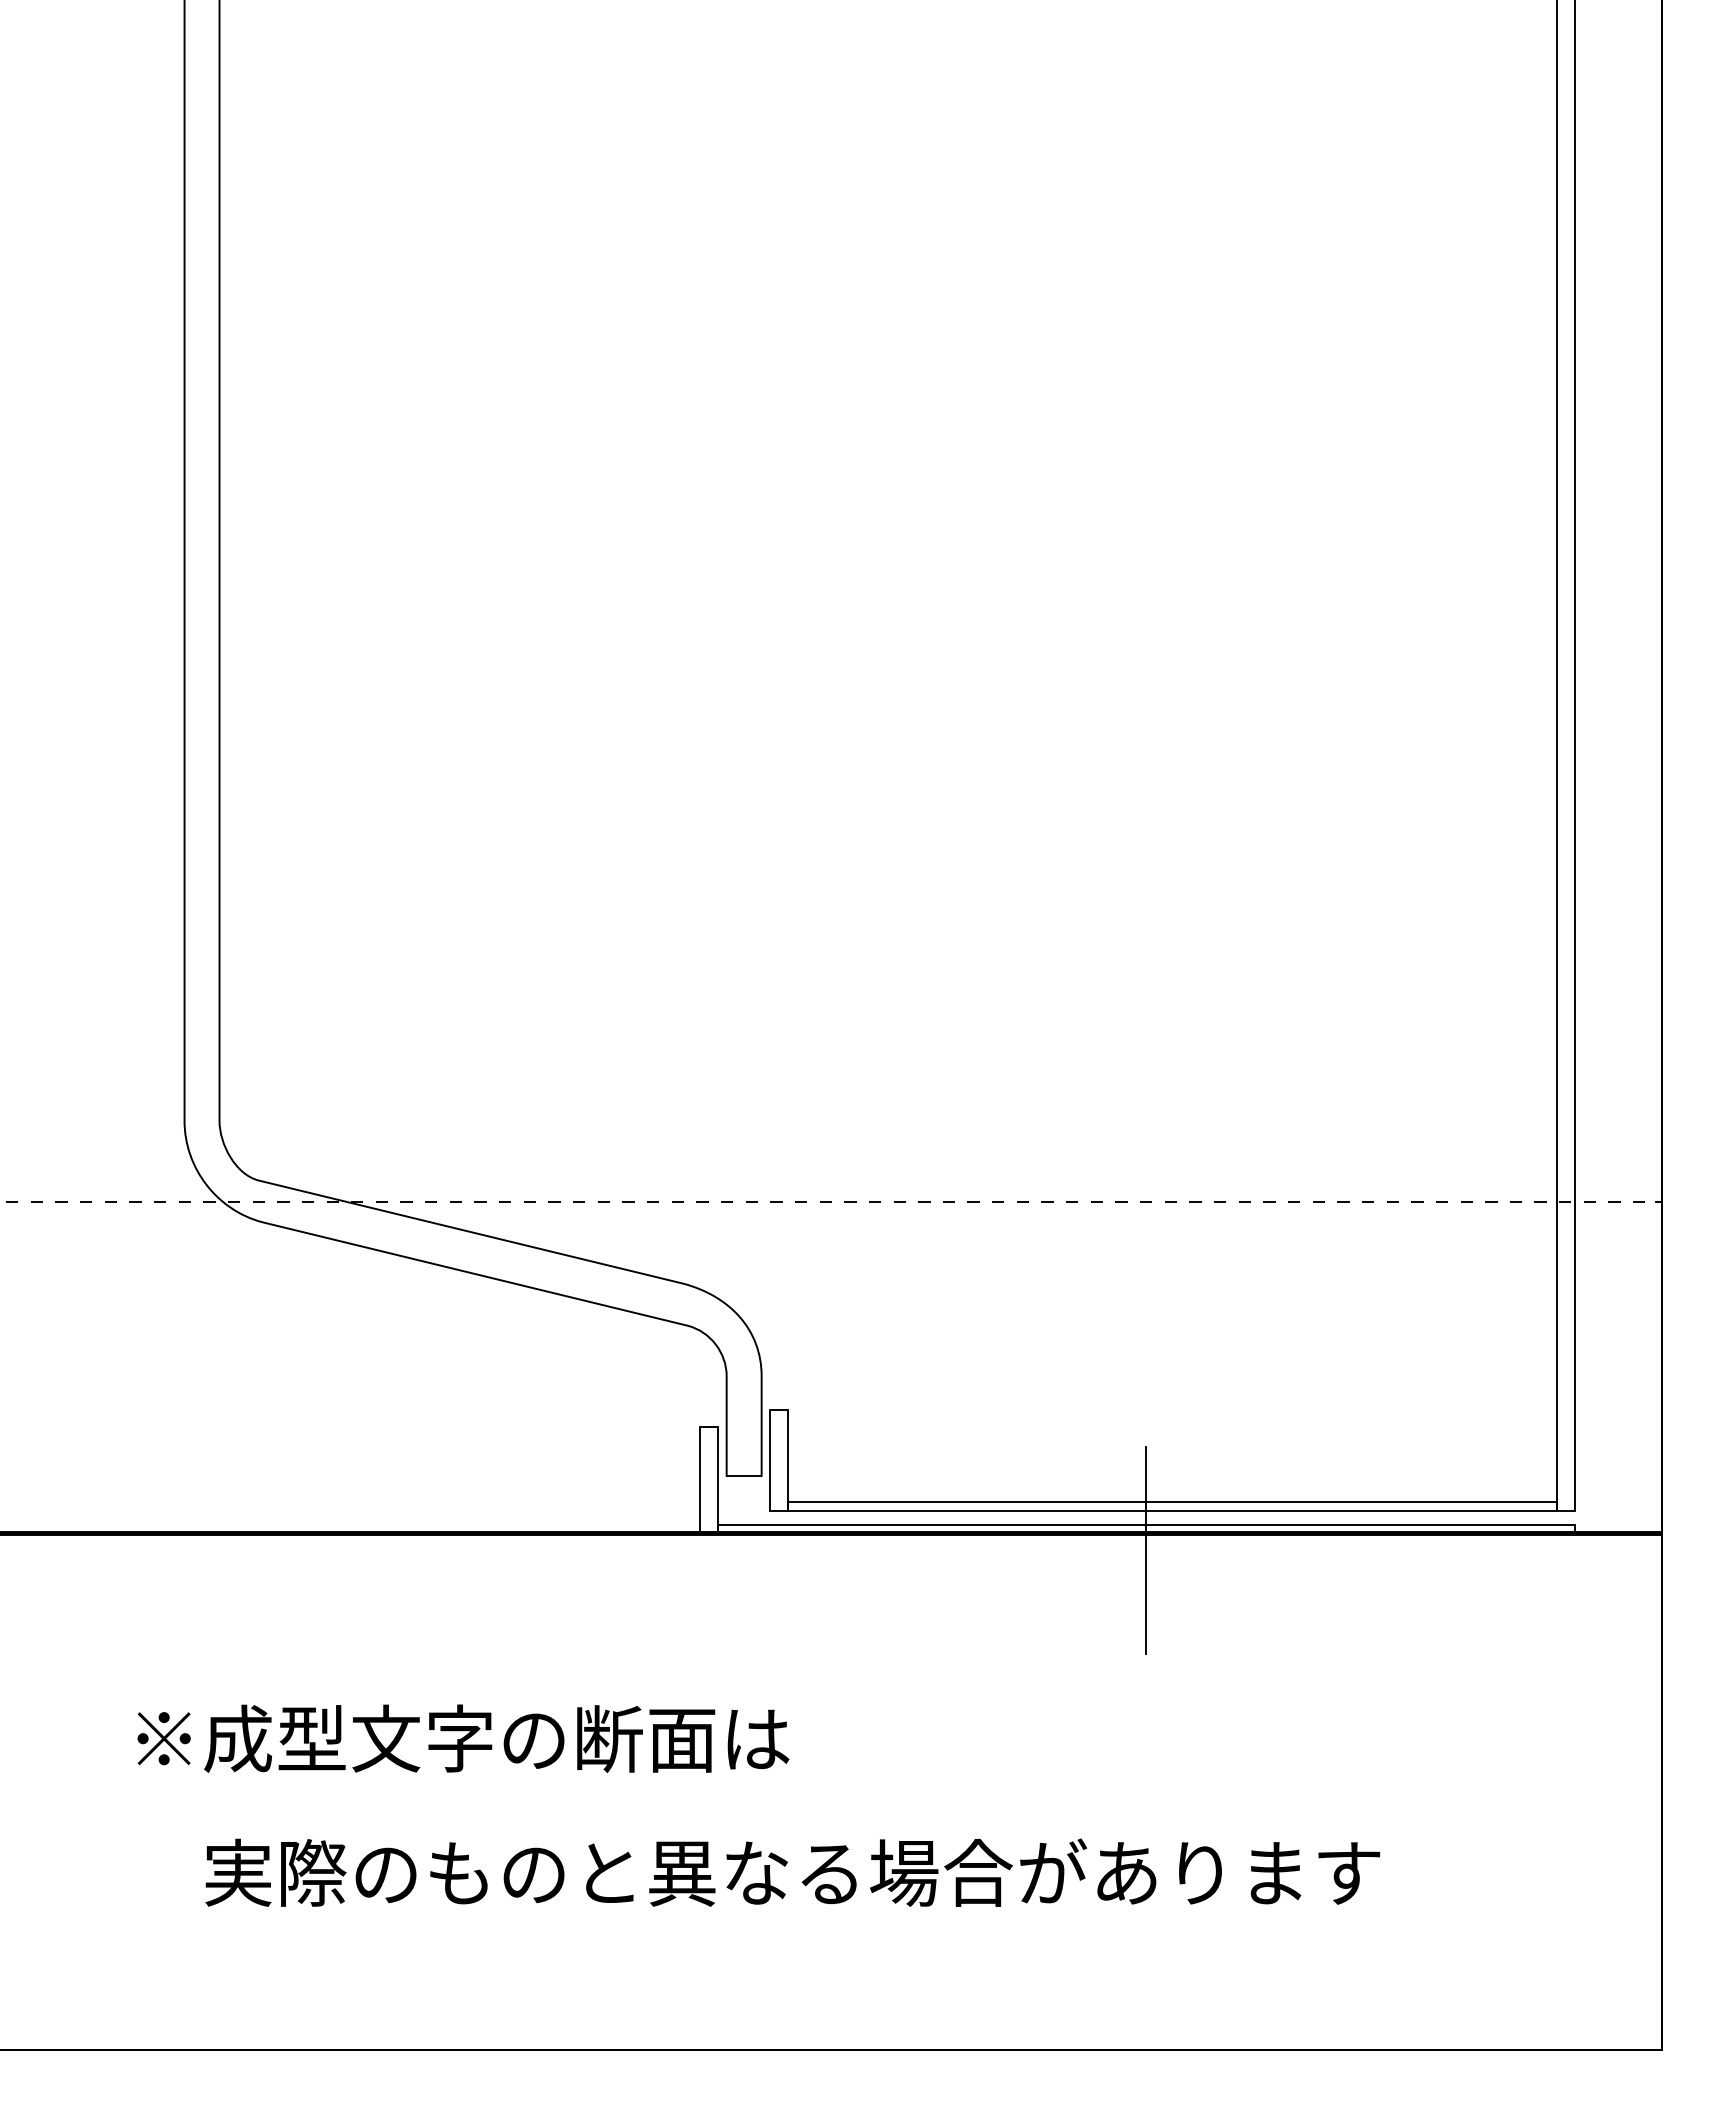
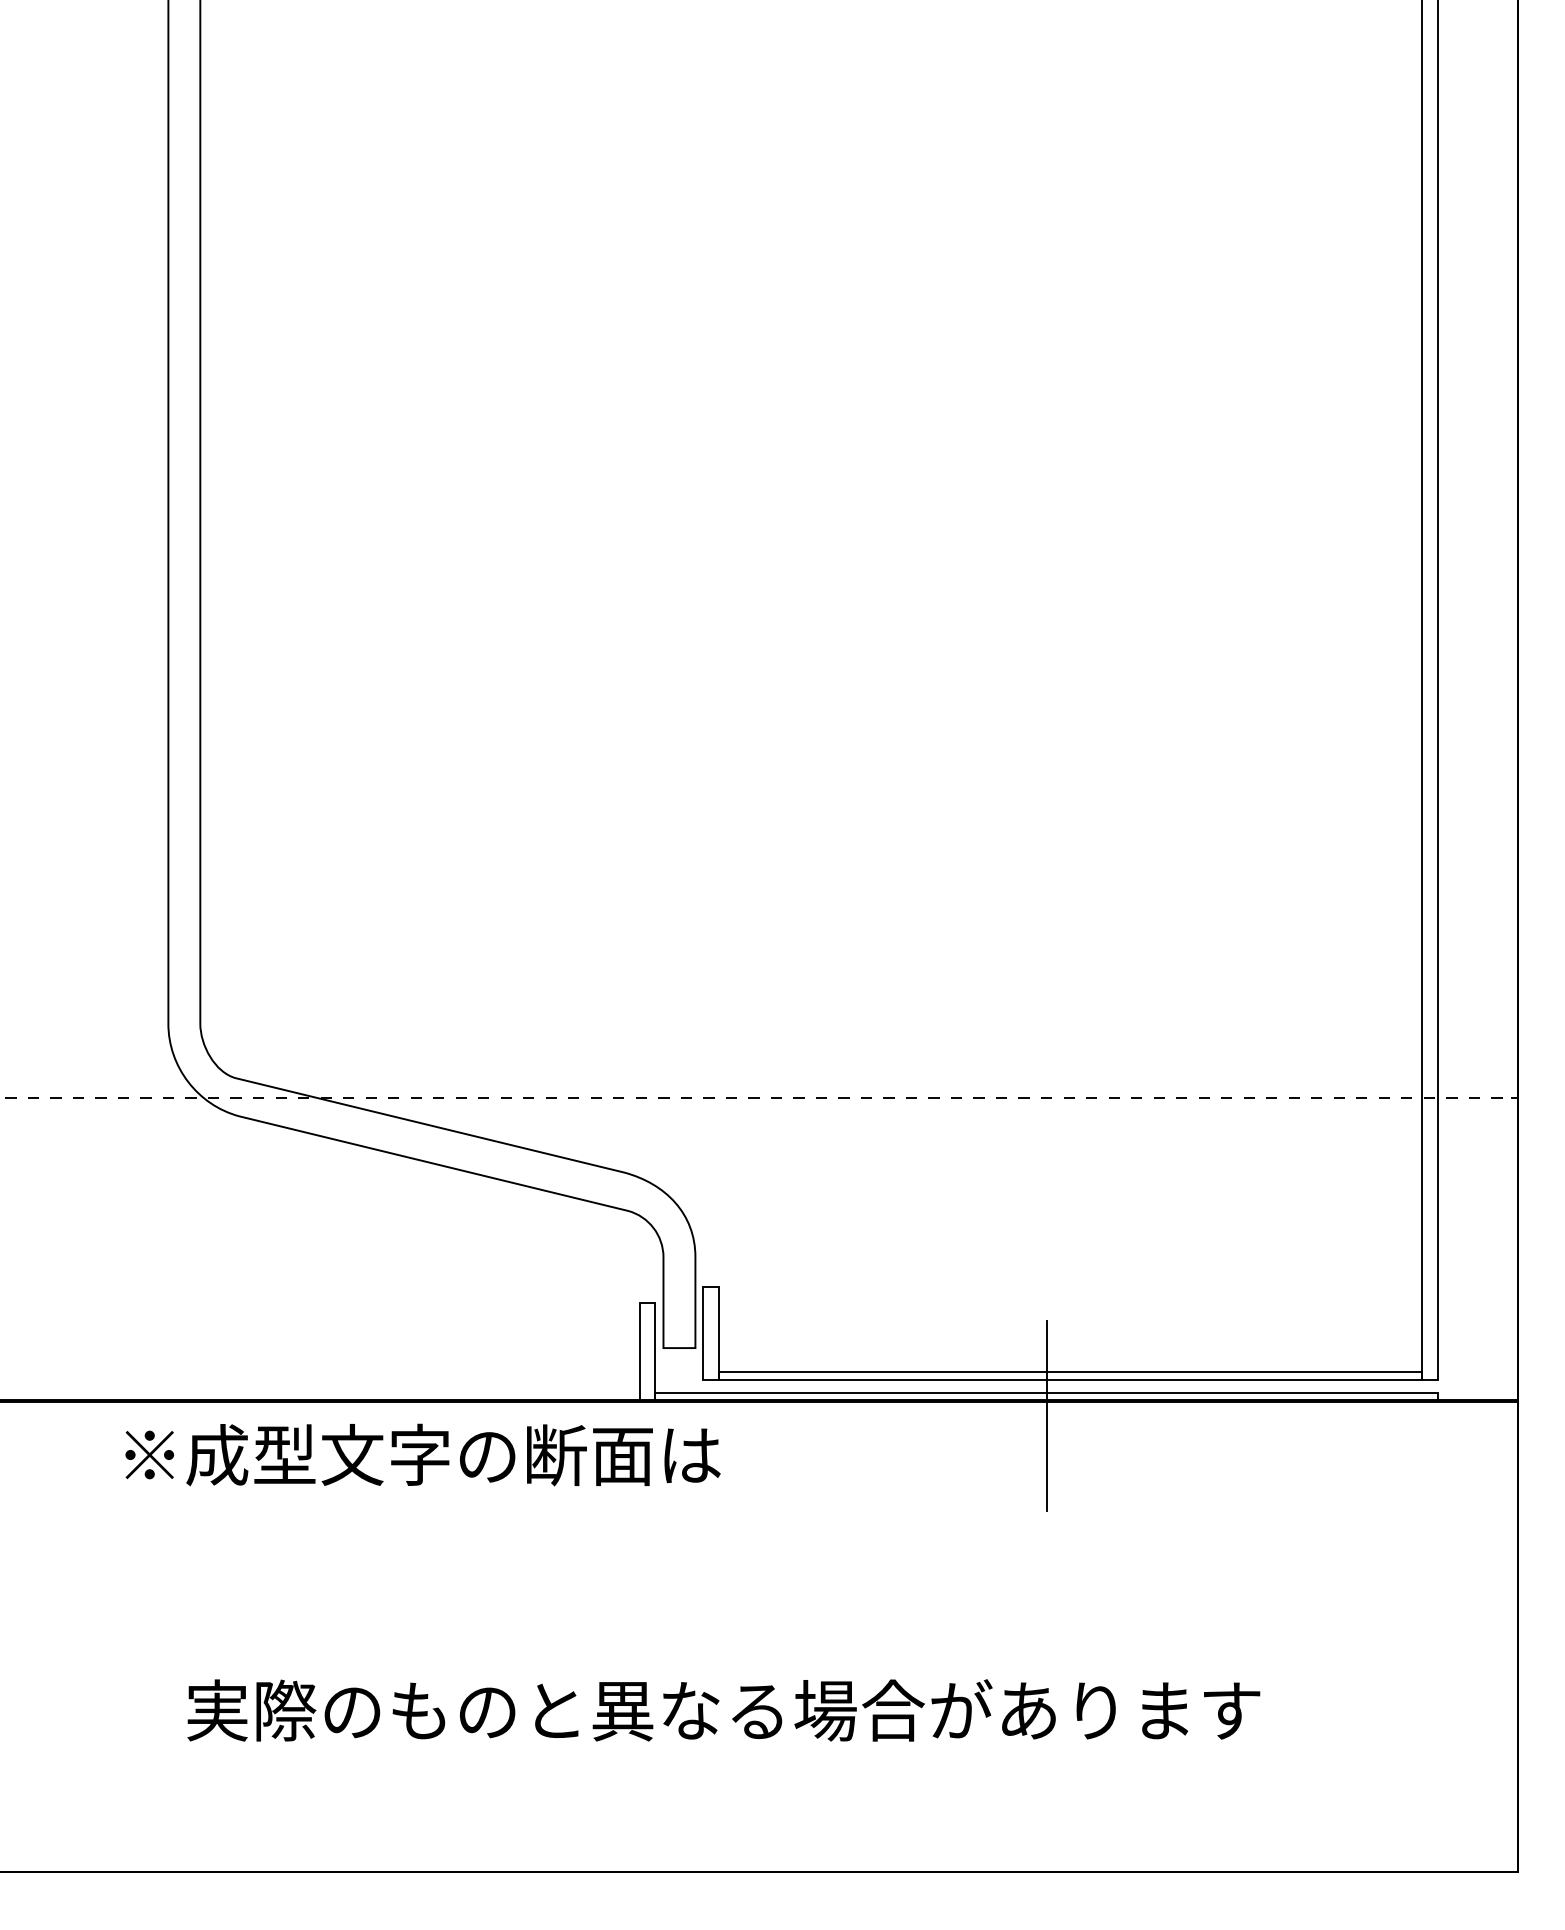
text: (462, 1738) -> (422, 1454), moved

